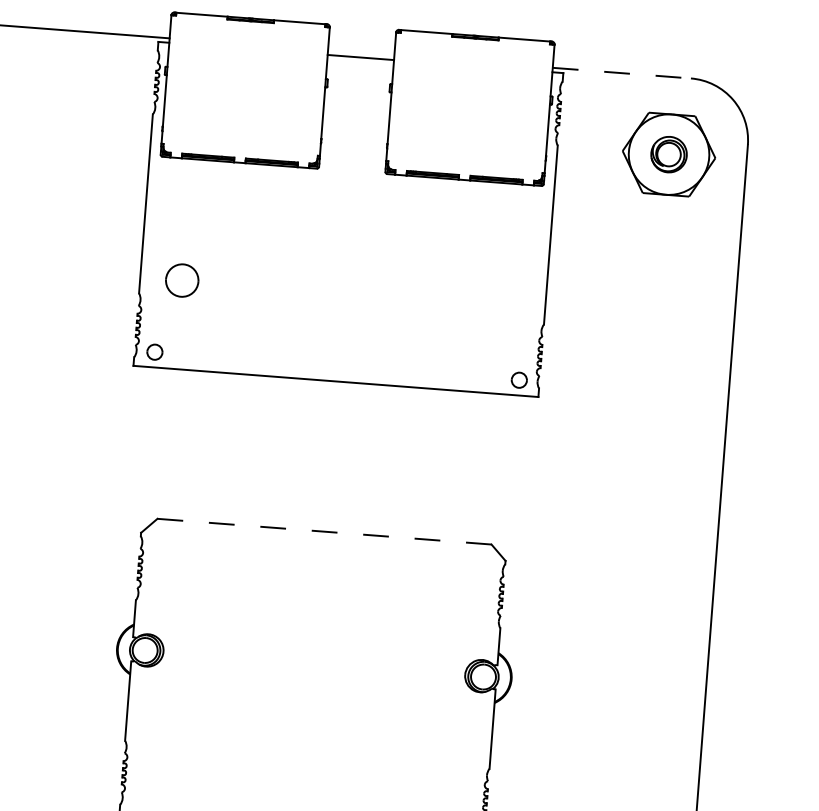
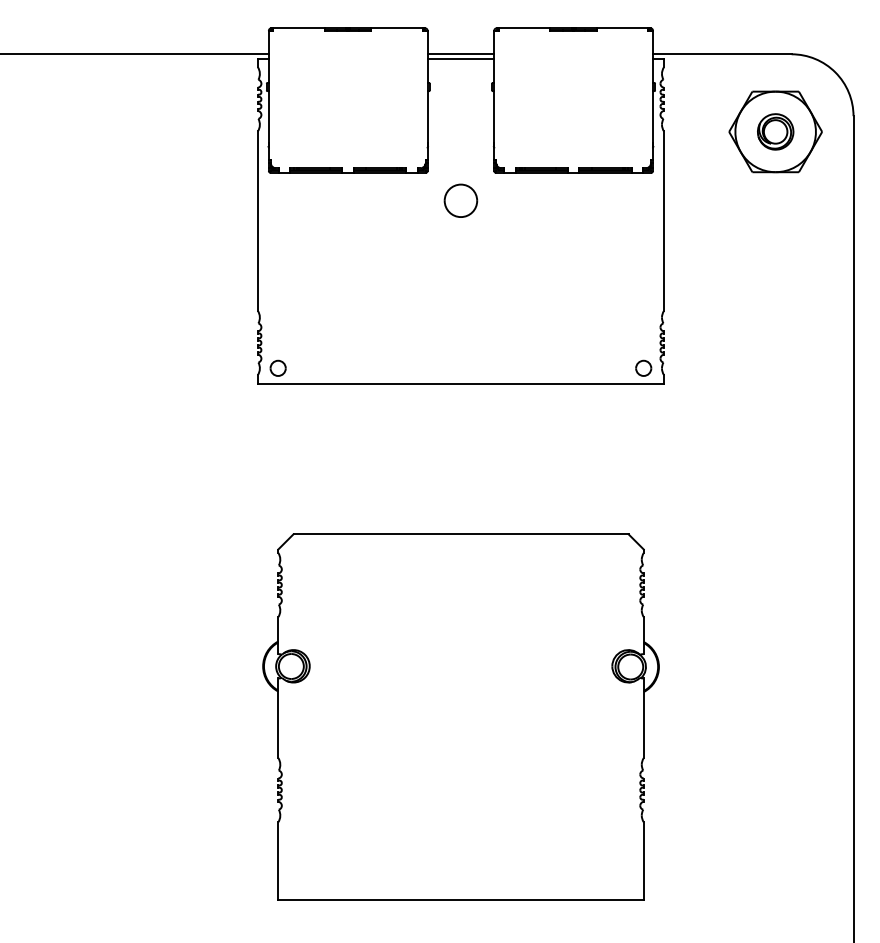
line: (360, 53) -> (460, 54), added
line: (621, 73) -> (722, 54), dashed -> solid
part: (181, 280) -> (460, 200), moved
line: (324, 531) -> (461, 534), dashed -> solid

